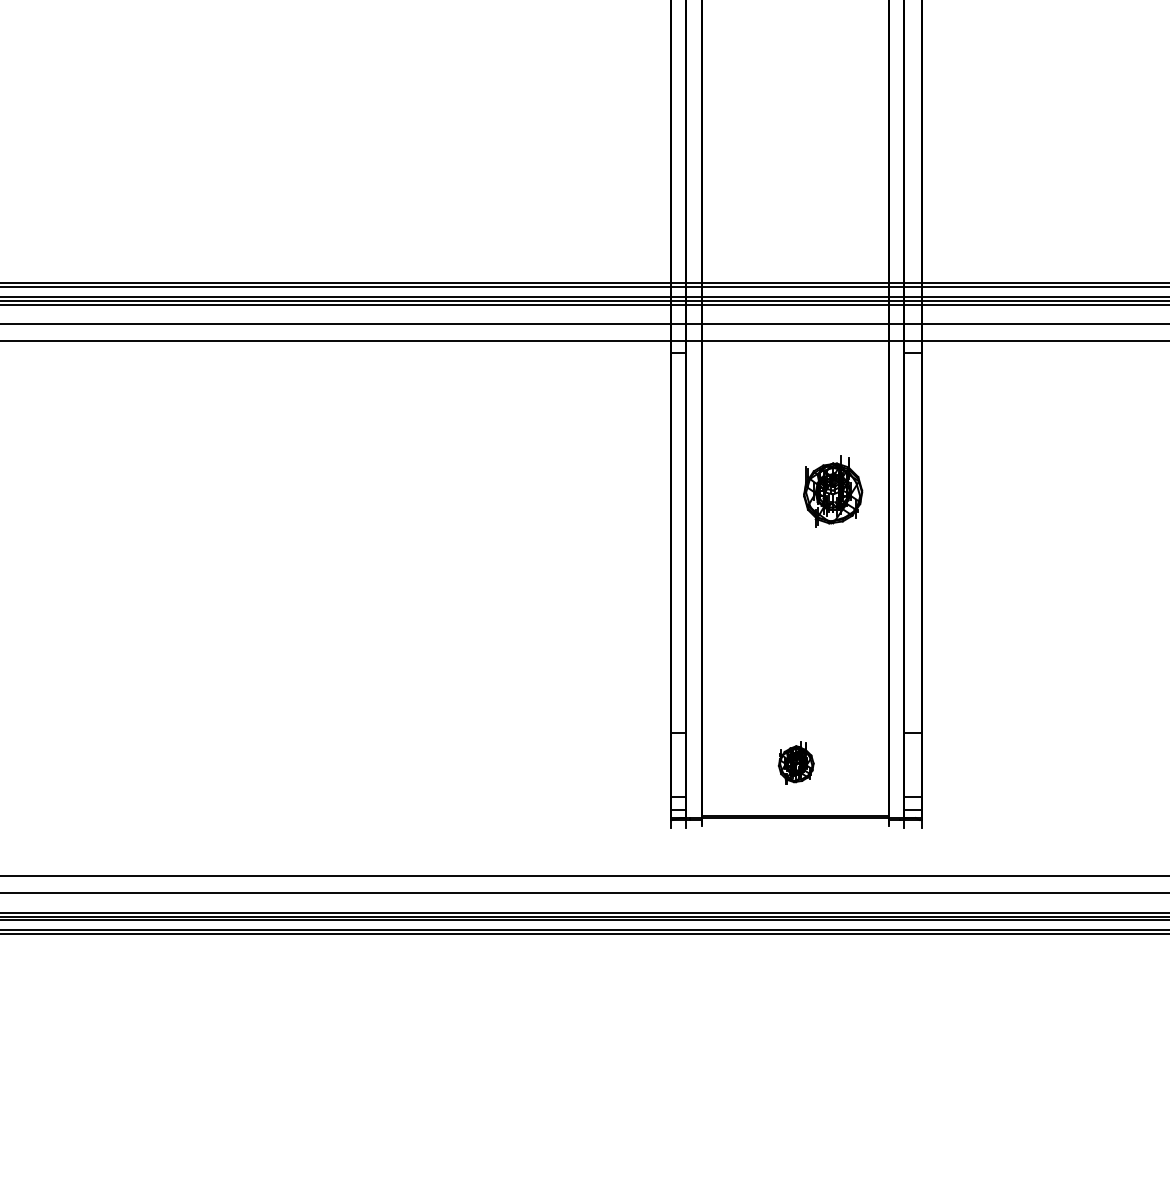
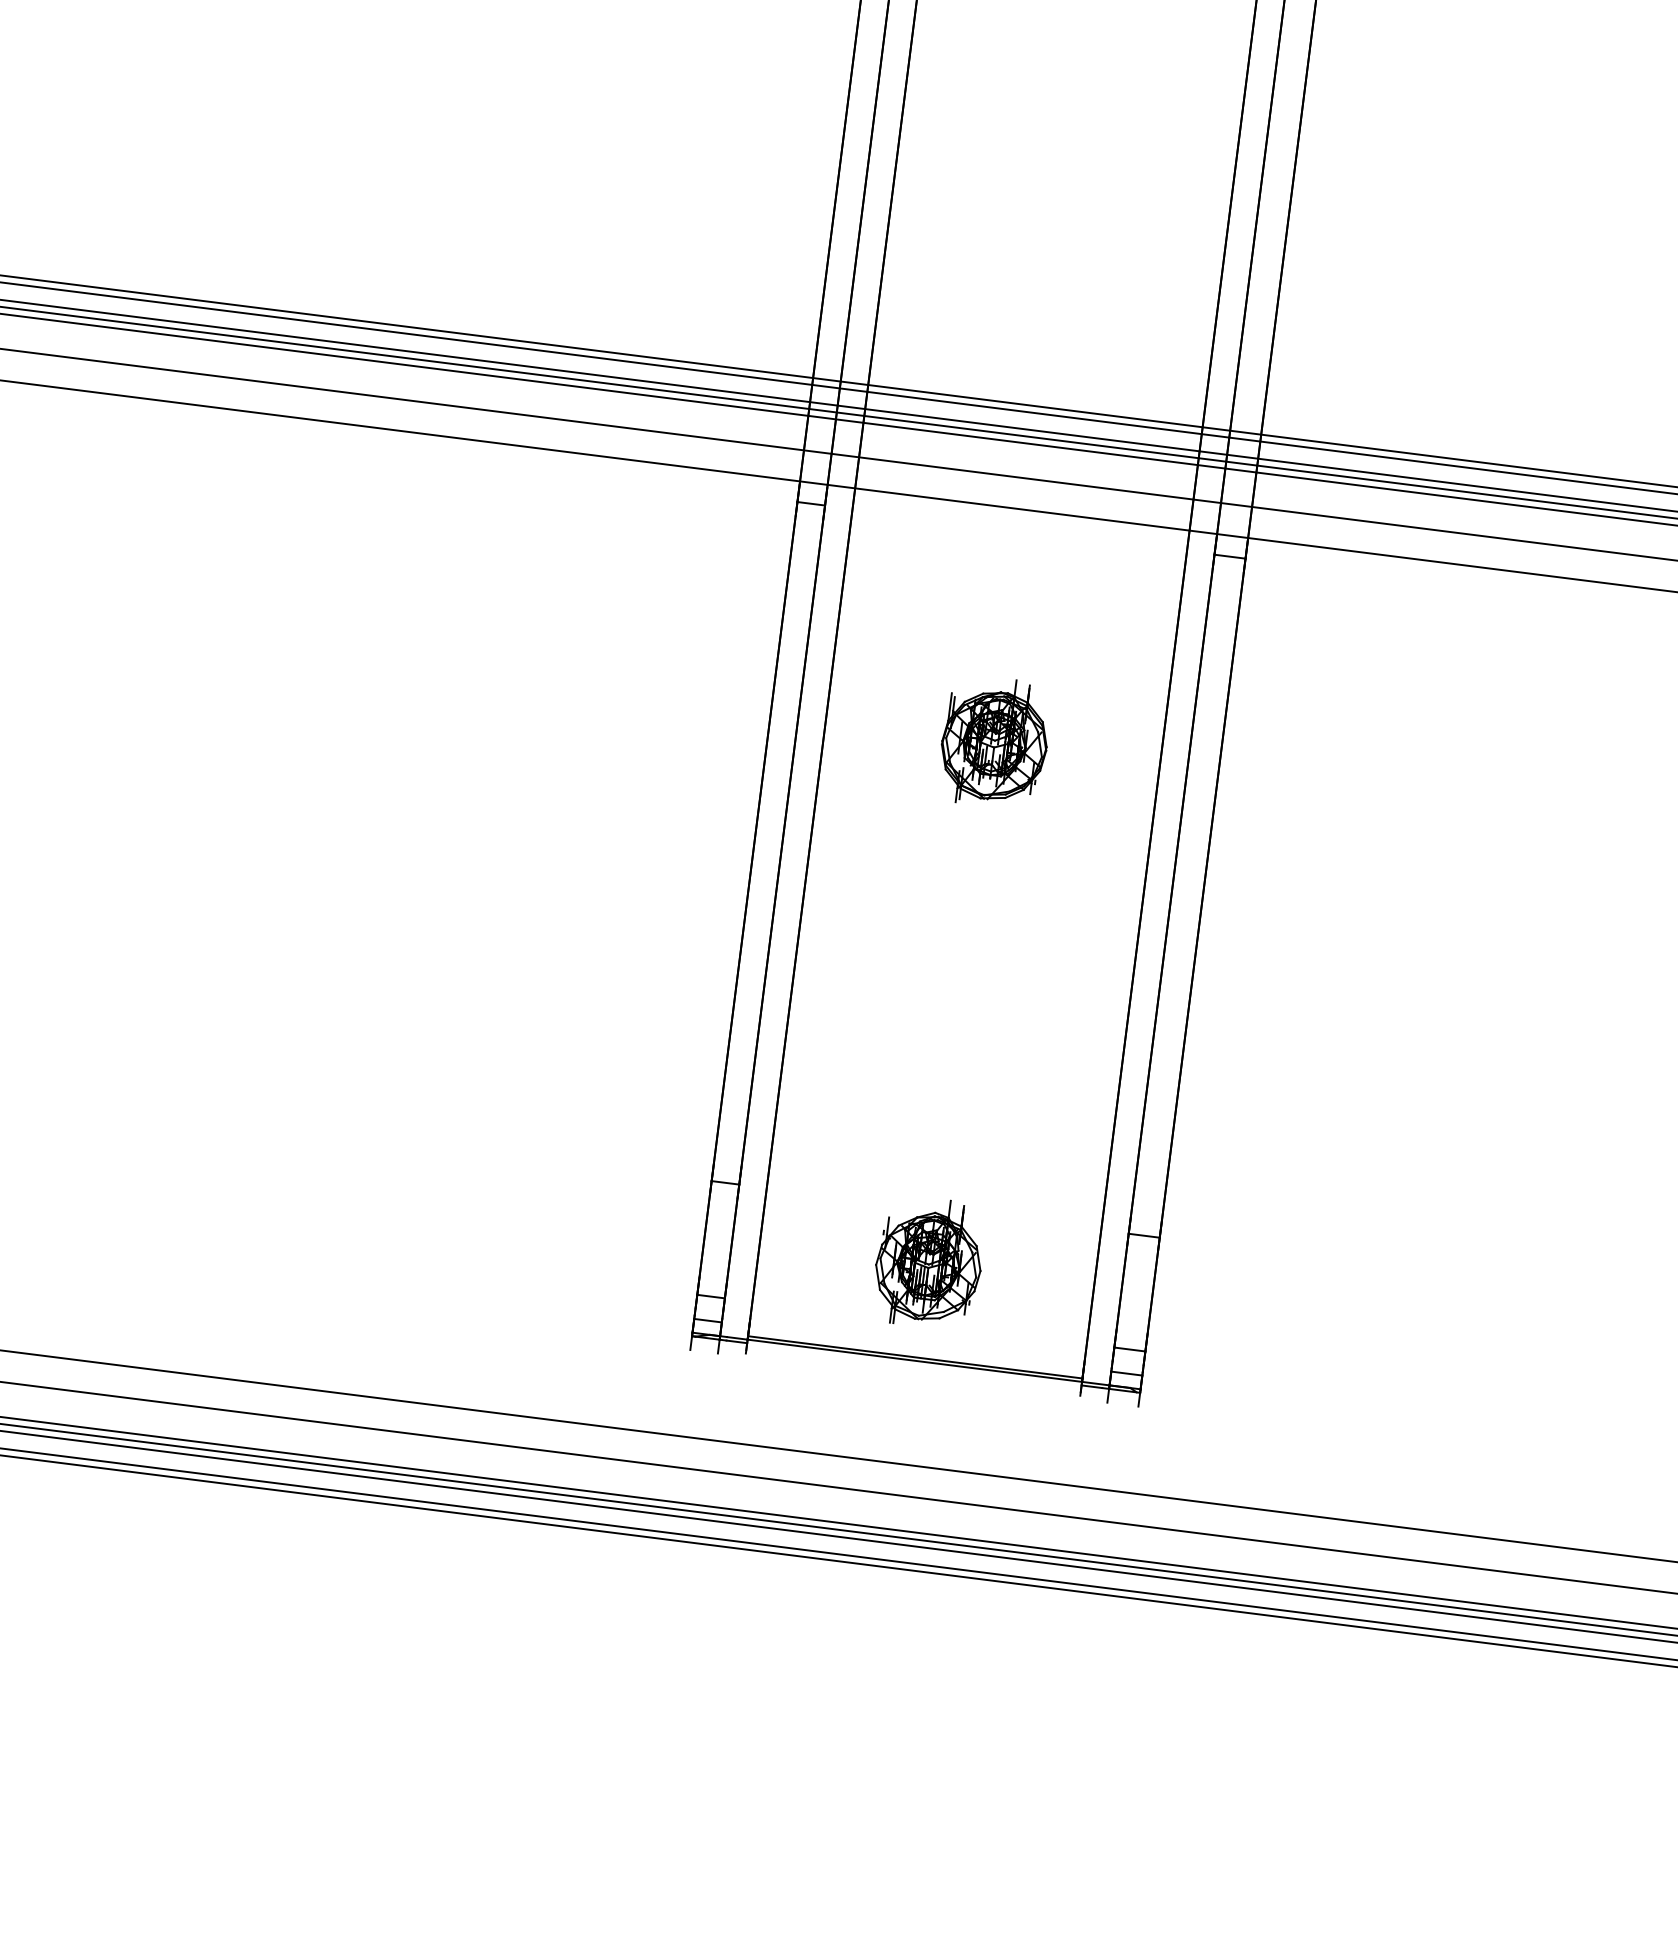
part: (833, 491) -> (995, 742), moved
part: (796, 762) -> (929, 1261), size x1.67

